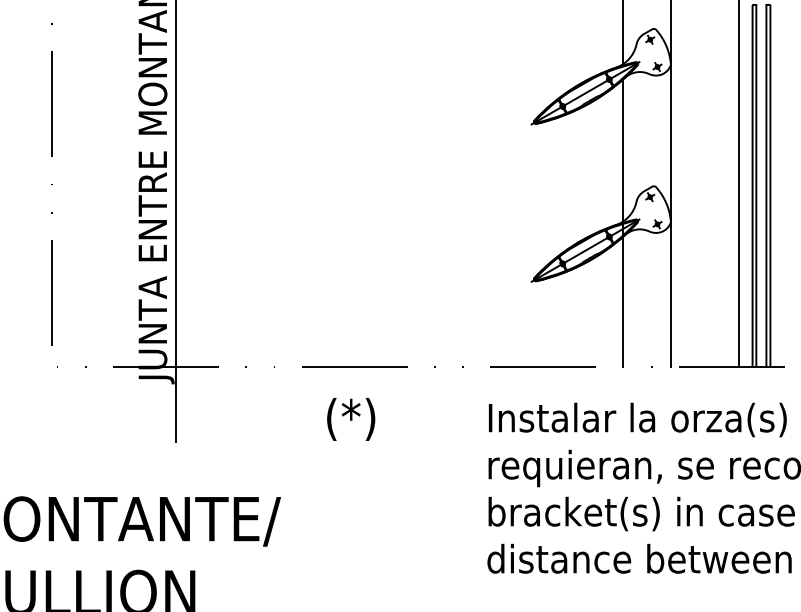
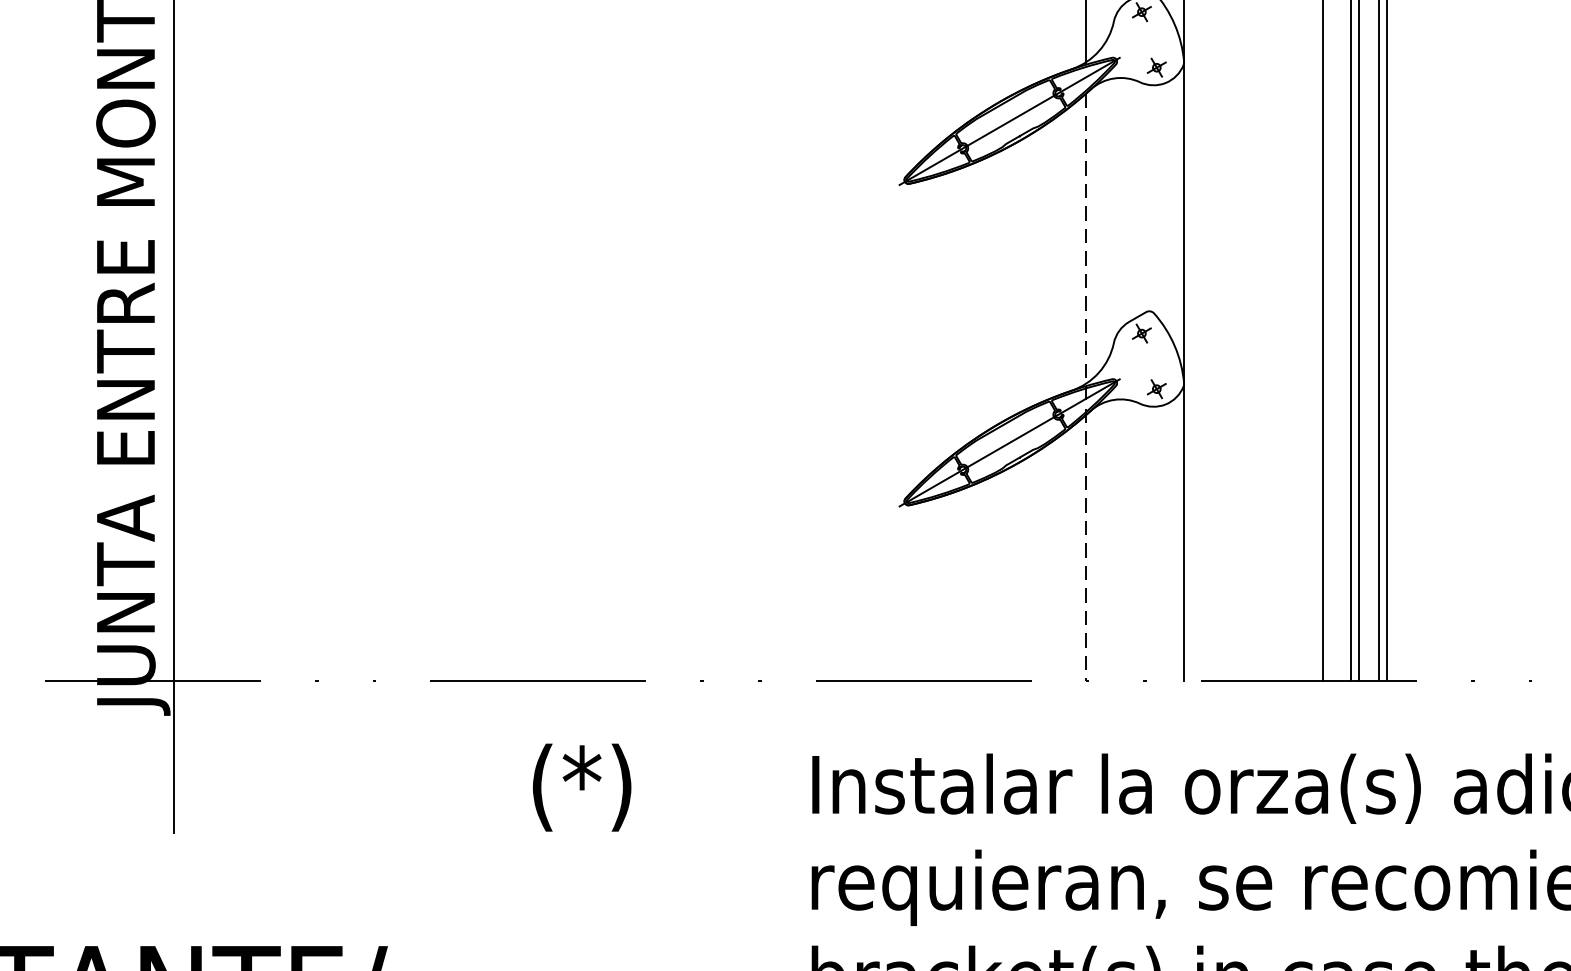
line: (622, 223) -> (1085, 387), solid -> dashed
text: (351, 419) -> (582, 787), moved

